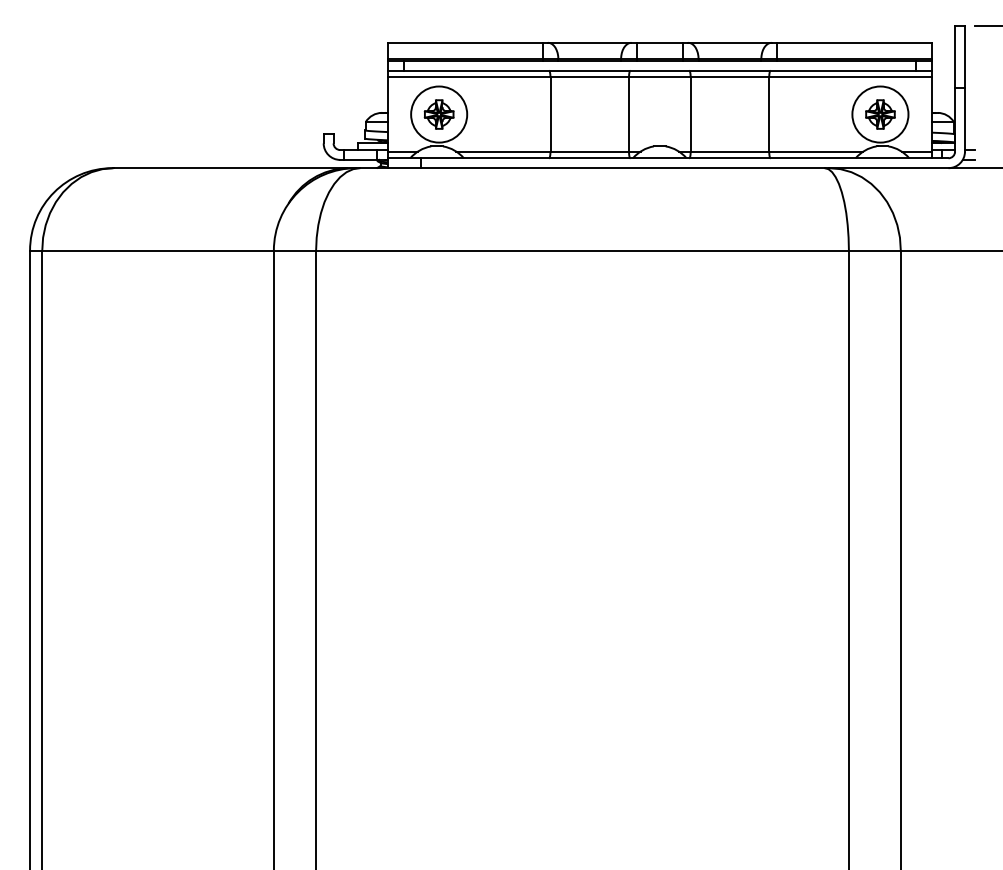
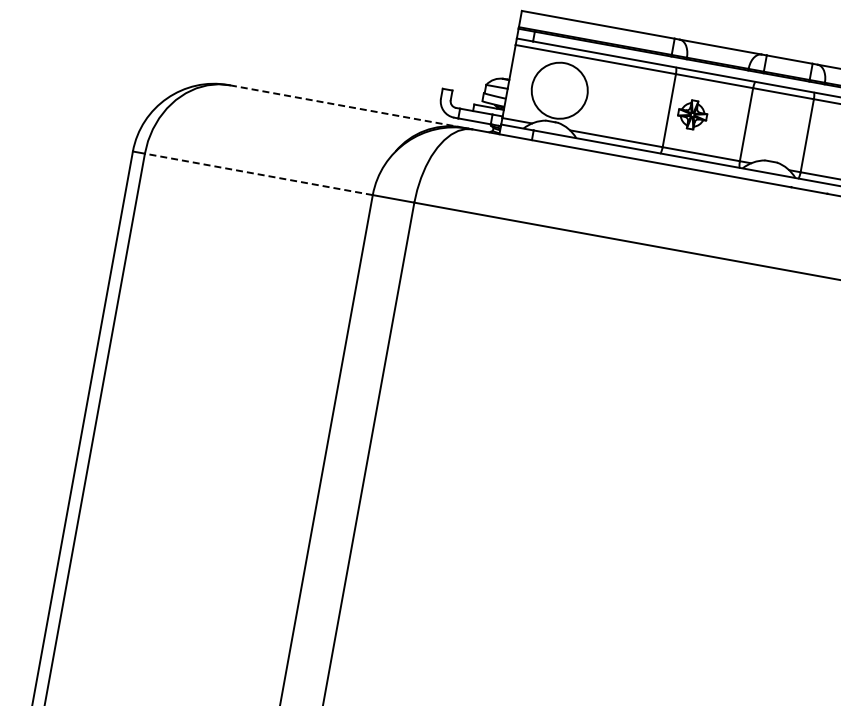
part: (438, 114) -> (691, 114), moved
line: (230, 168) -> (344, 106), solid -> dashed
line: (158, 250) -> (259, 174), solid -> dashed

